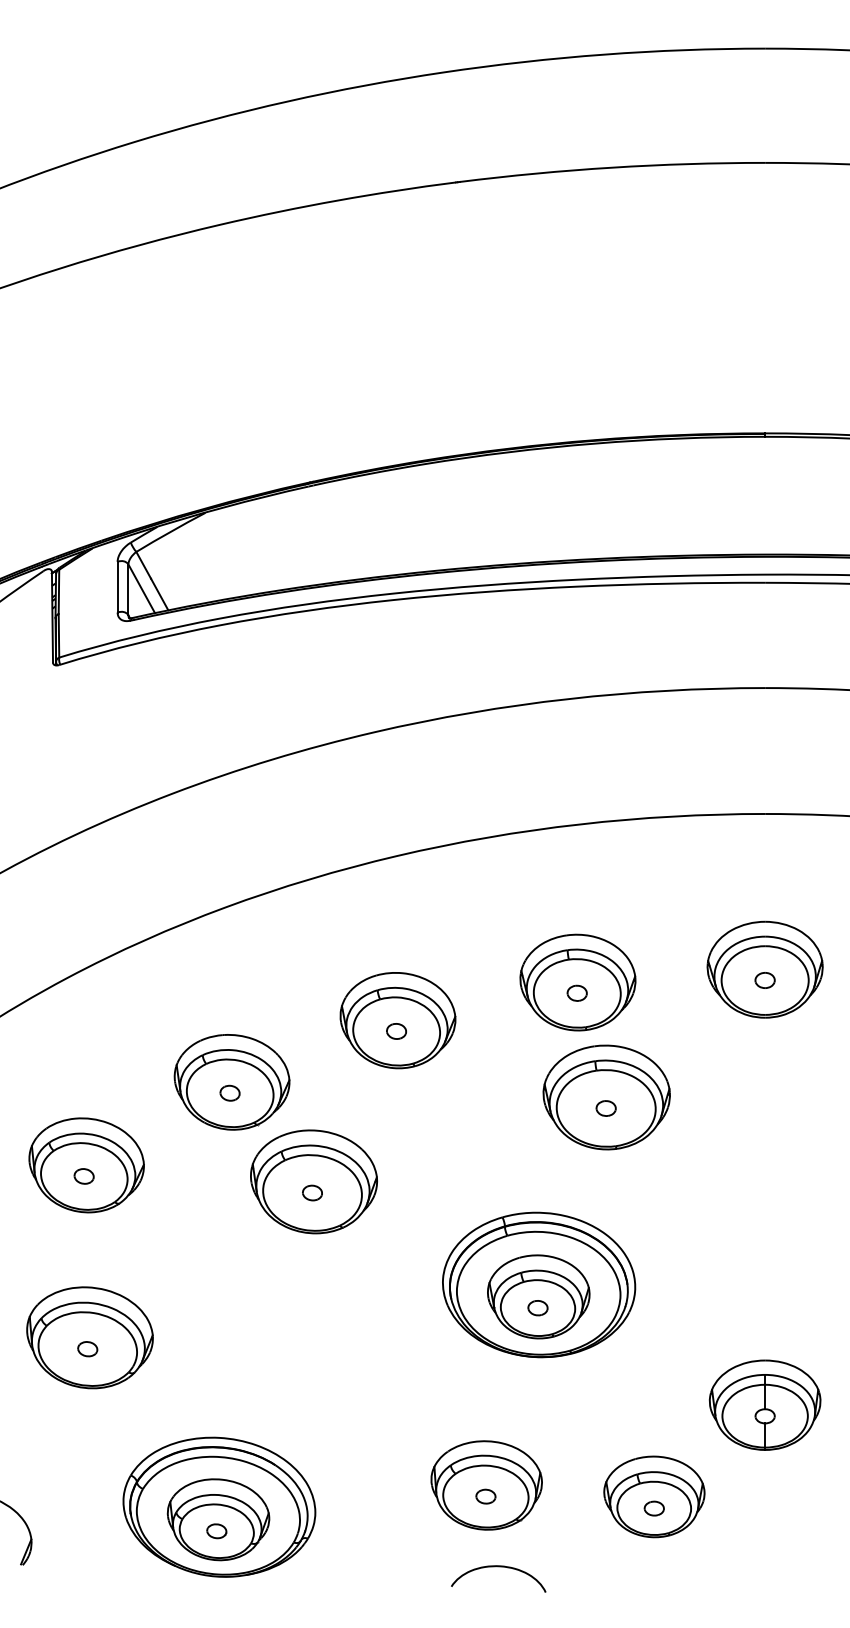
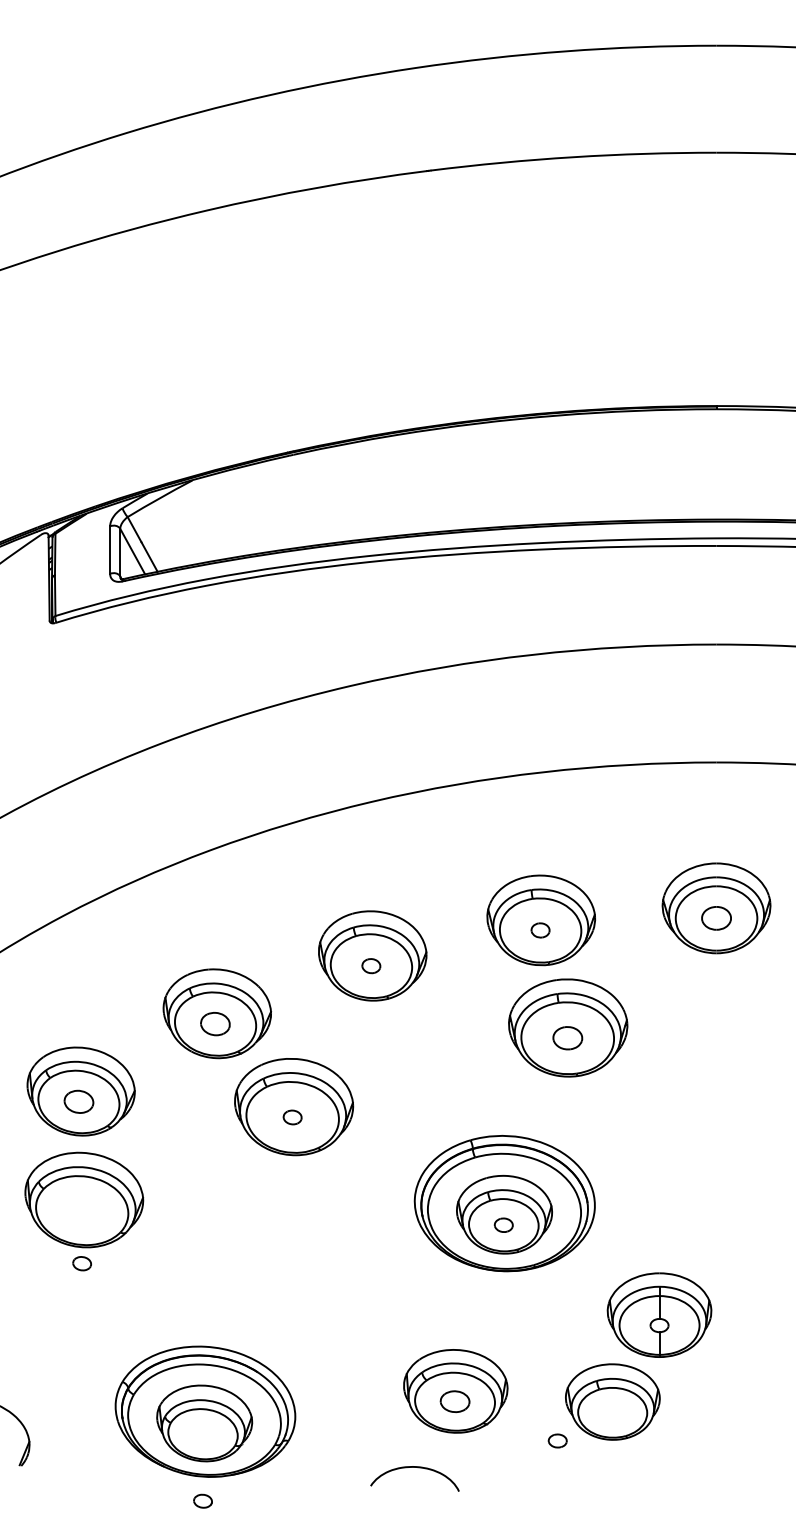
part: (765, 980) -> (716, 918), size x1.6
part: (230, 1092) -> (215, 1023), size x1.6
part: (605, 1108) -> (567, 1038), size x1.6
part: (83, 1175) -> (78, 1101), size x1.6
part: (90, 1337) -> (84, 1199), moved
part: (765, 1404) -> (659, 1314), moved
part: (485, 1496) -> (454, 1401), size x1.6
part: (654, 1508) -> (557, 1440), moved
part: (216, 1530) -> (202, 1500), moved
curve: (502, 1567) -> (418, 1468), moved

